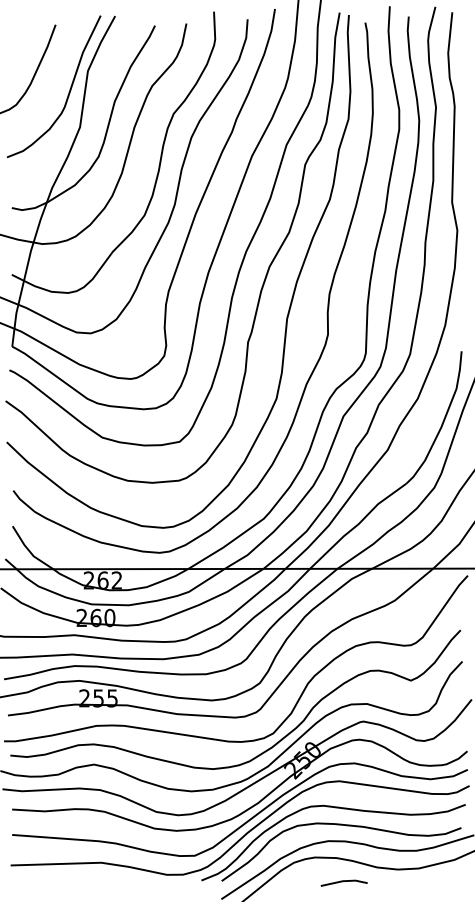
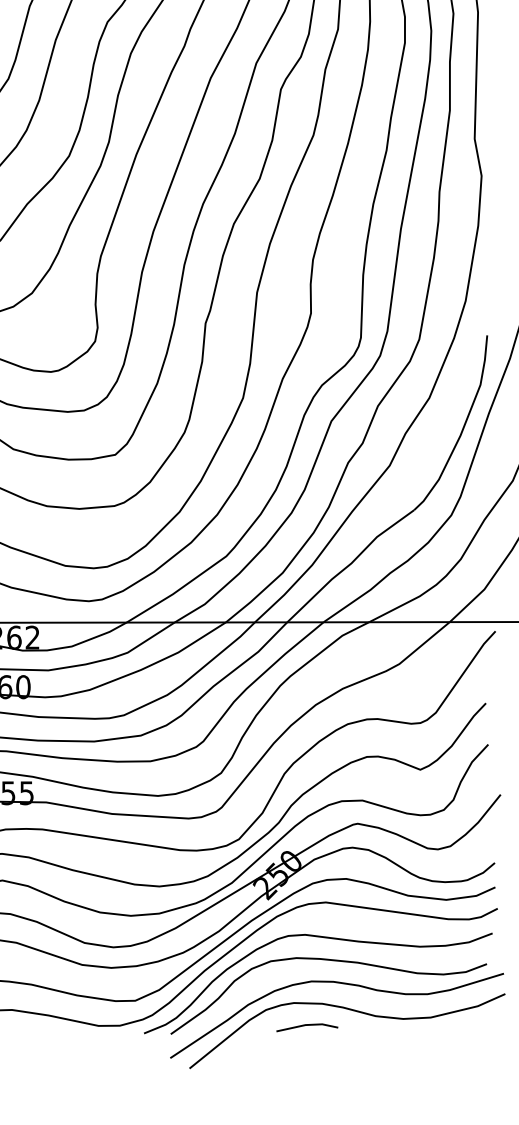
line: (343, 882) -> (306, 1026), moved

